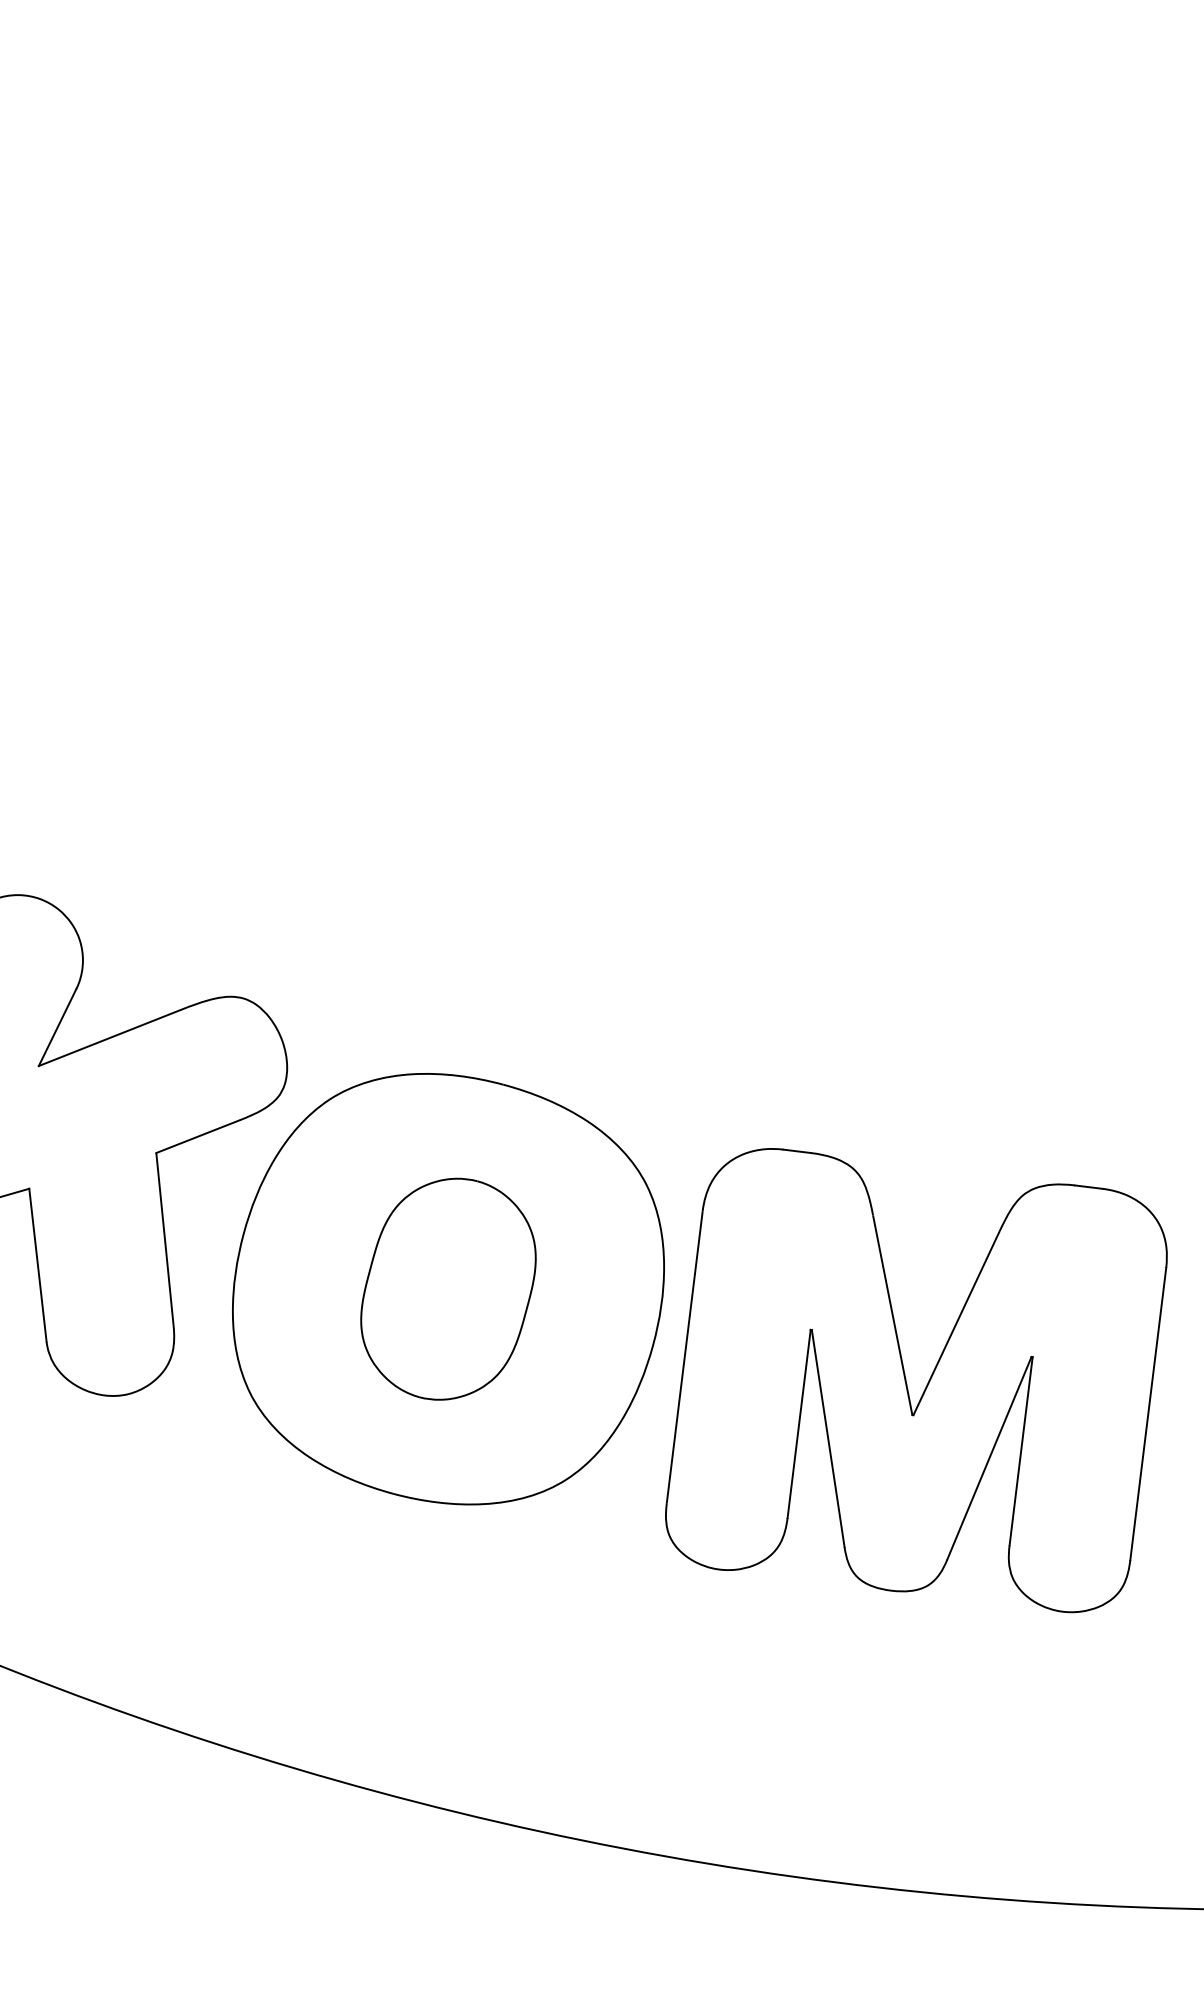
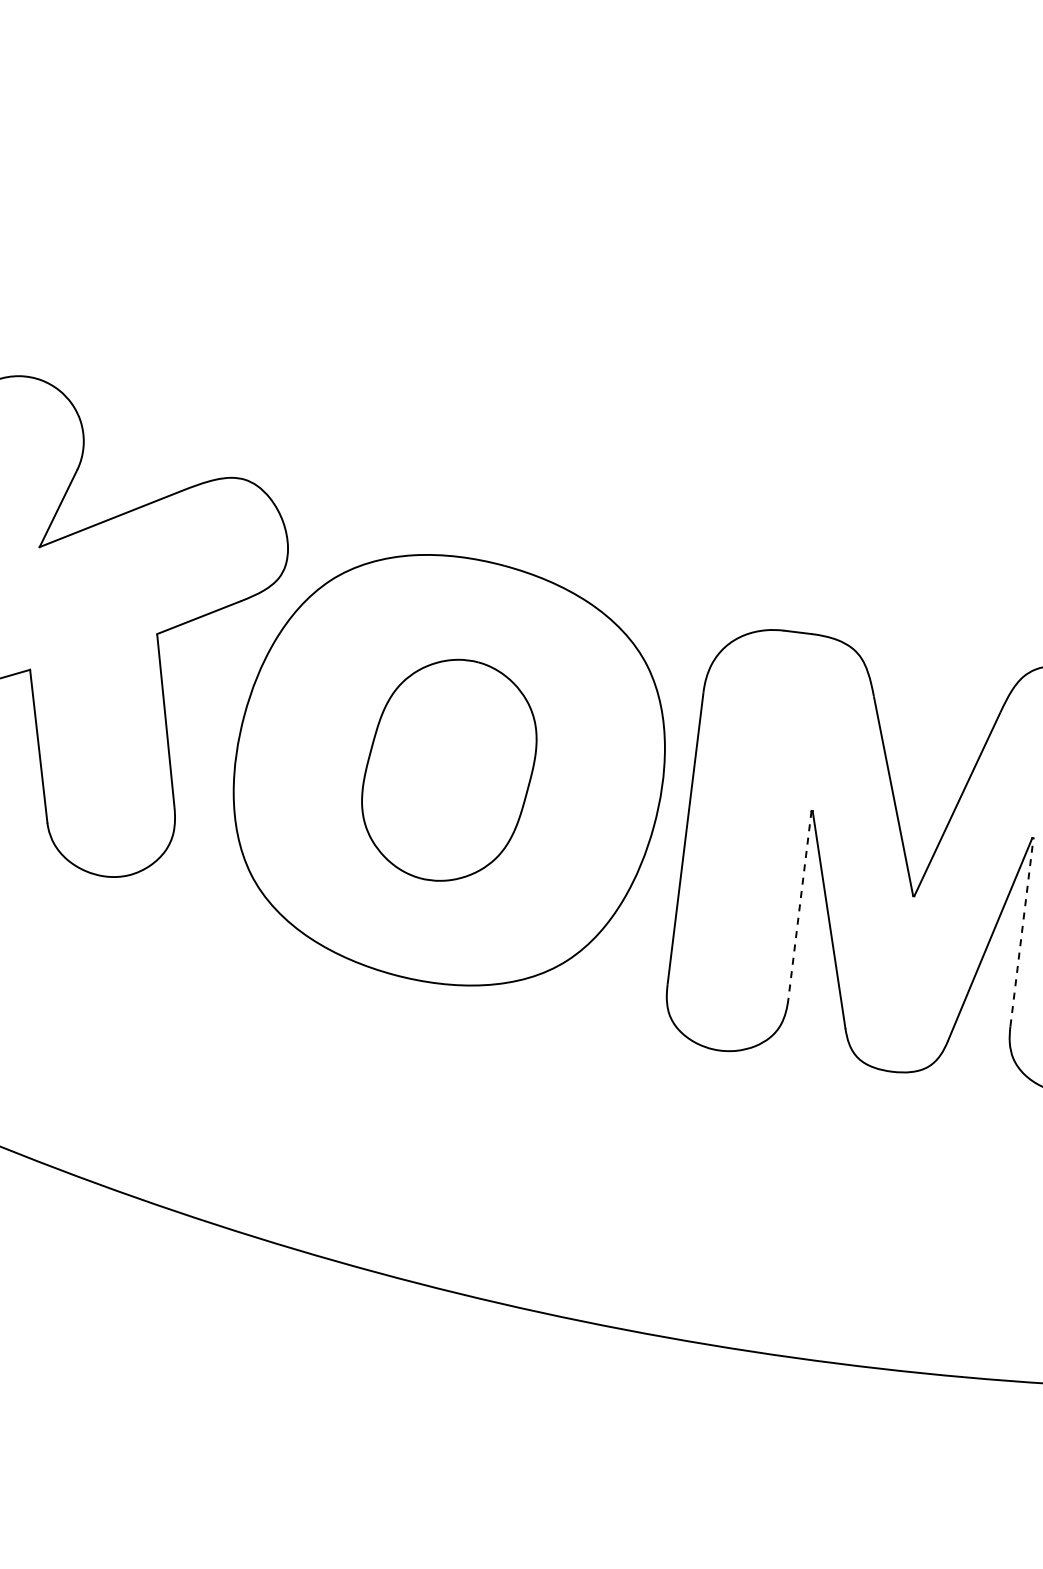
line: (799, 1423) -> (800, 904), solid -> dashed
line: (1021, 1451) -> (1022, 932), solid -> dashed

